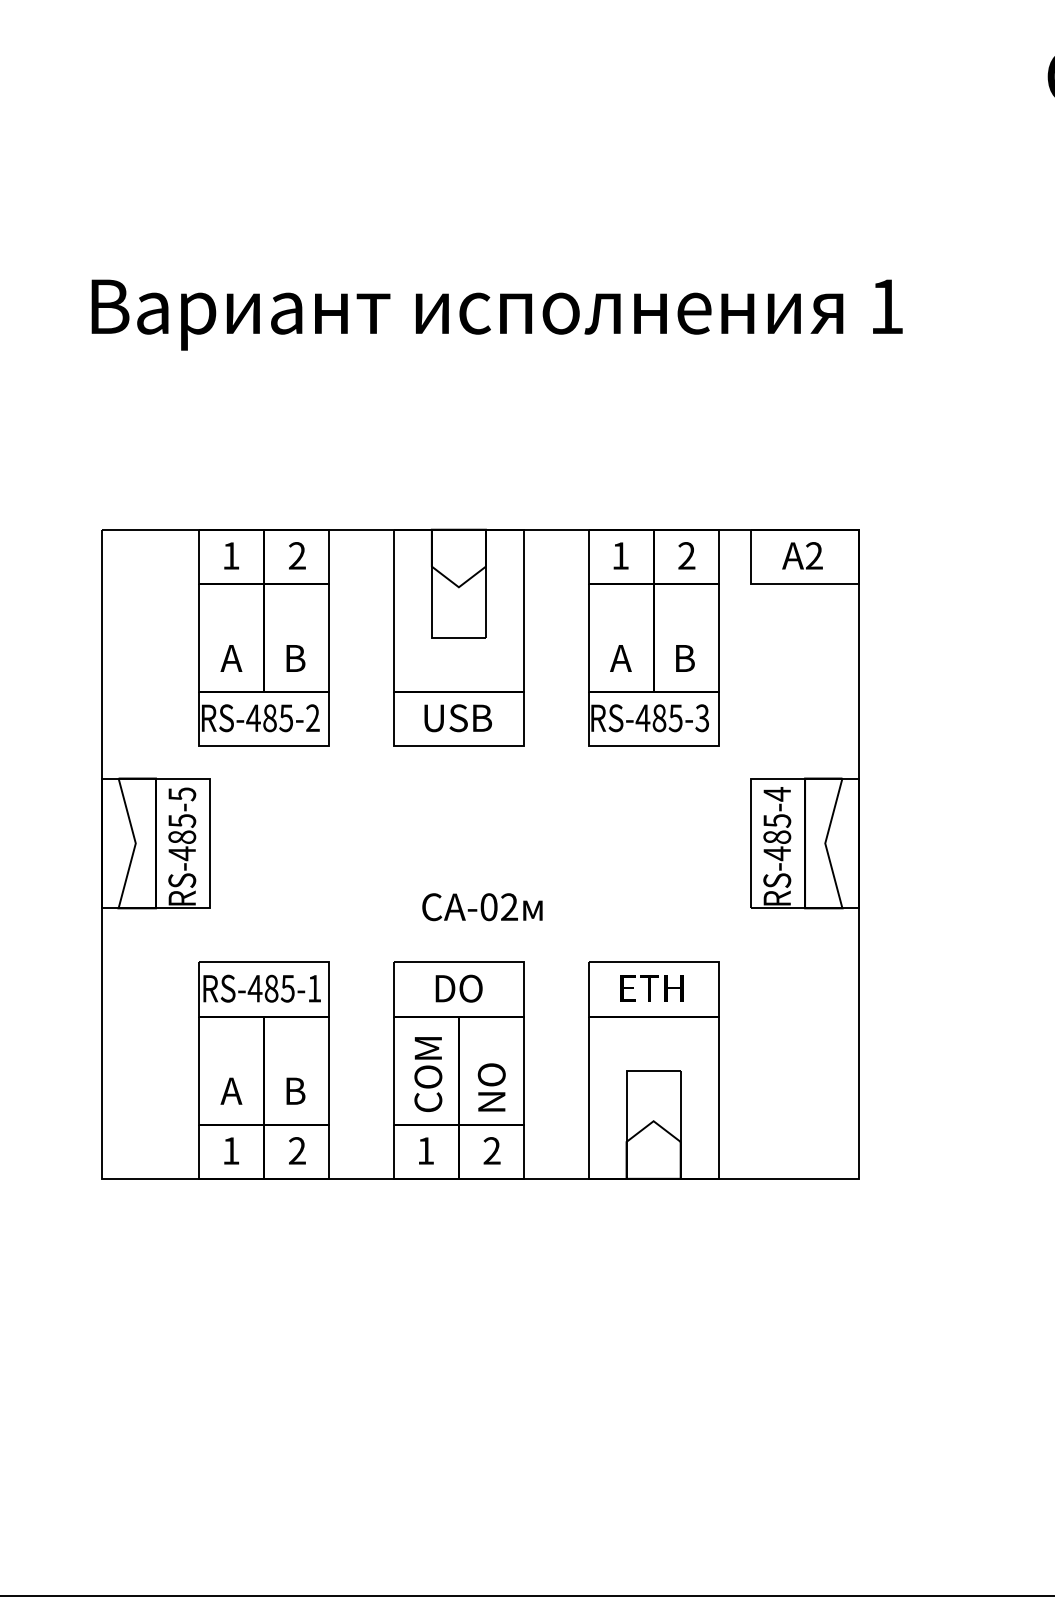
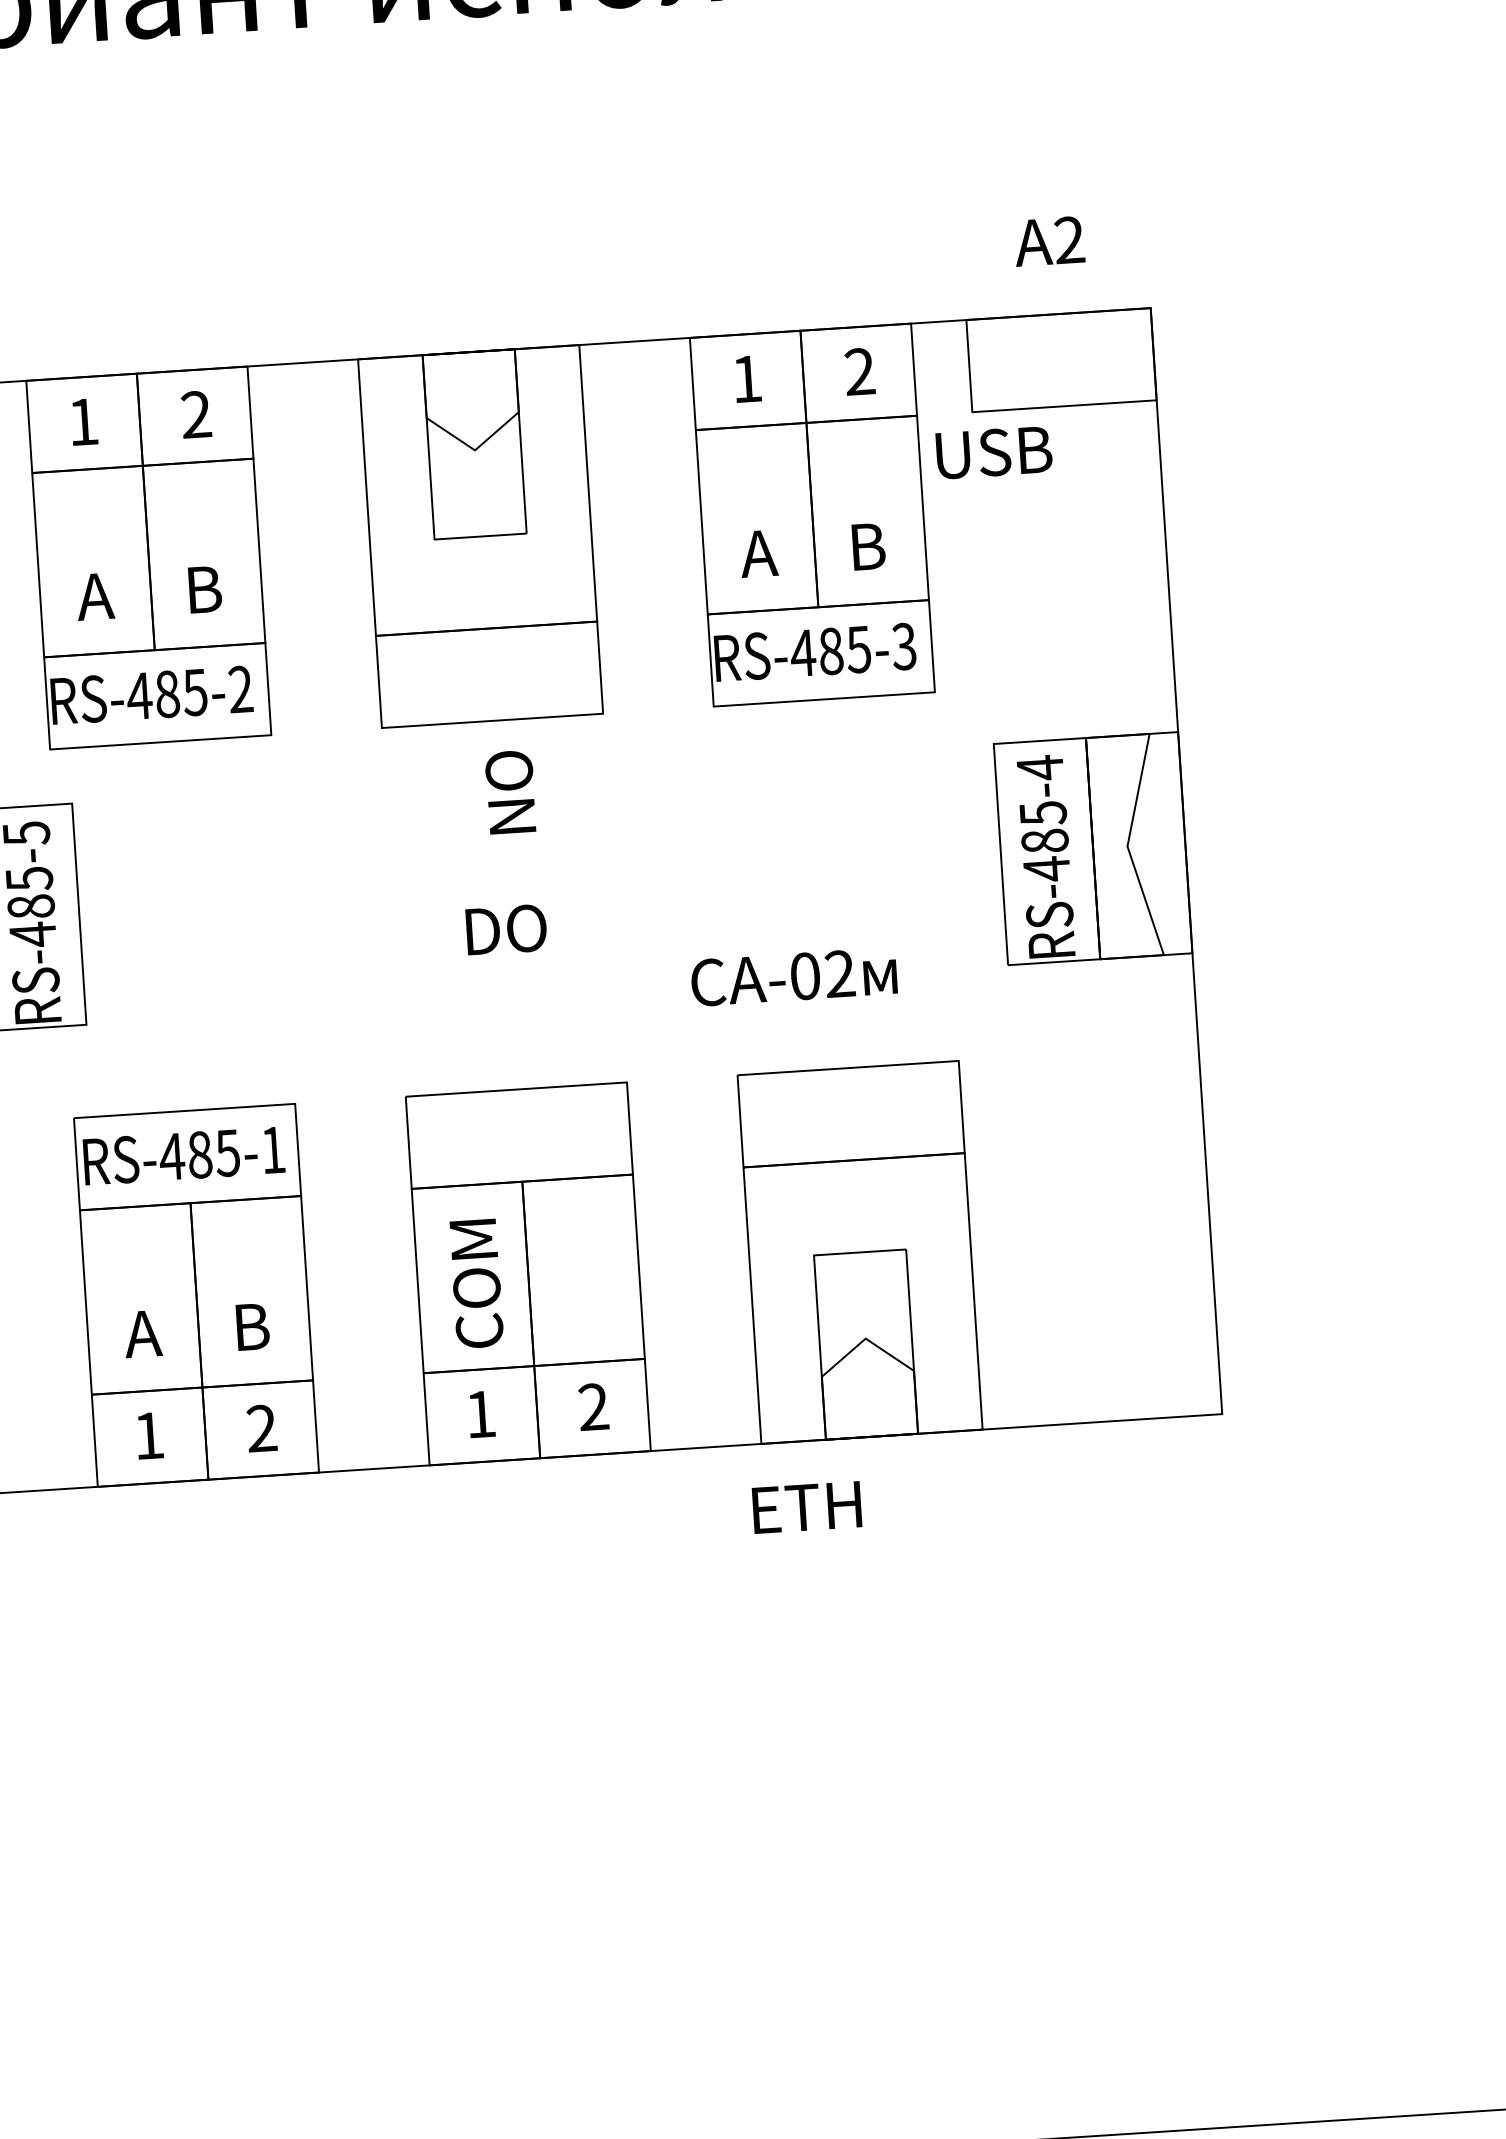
text: (802, 555) -> (1049, 240), moved
text: (457, 718) -> (992, 453), moved
text: (482, 907) -> (794, 977), moved
text: (458, 988) -> (505, 929), moved
text: (651, 988) -> (806, 1507), moved
text: (491, 1087) -> (510, 792), moved

